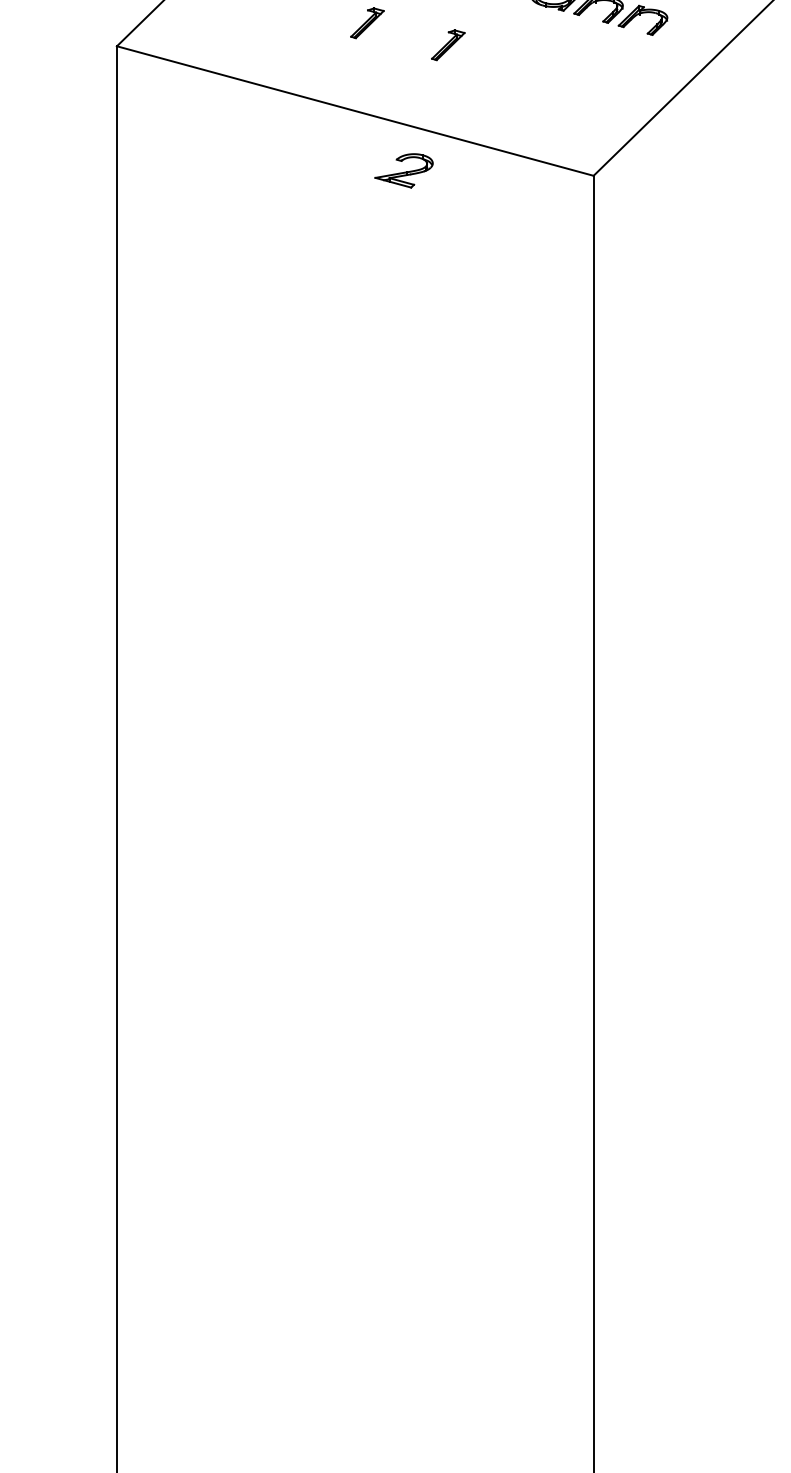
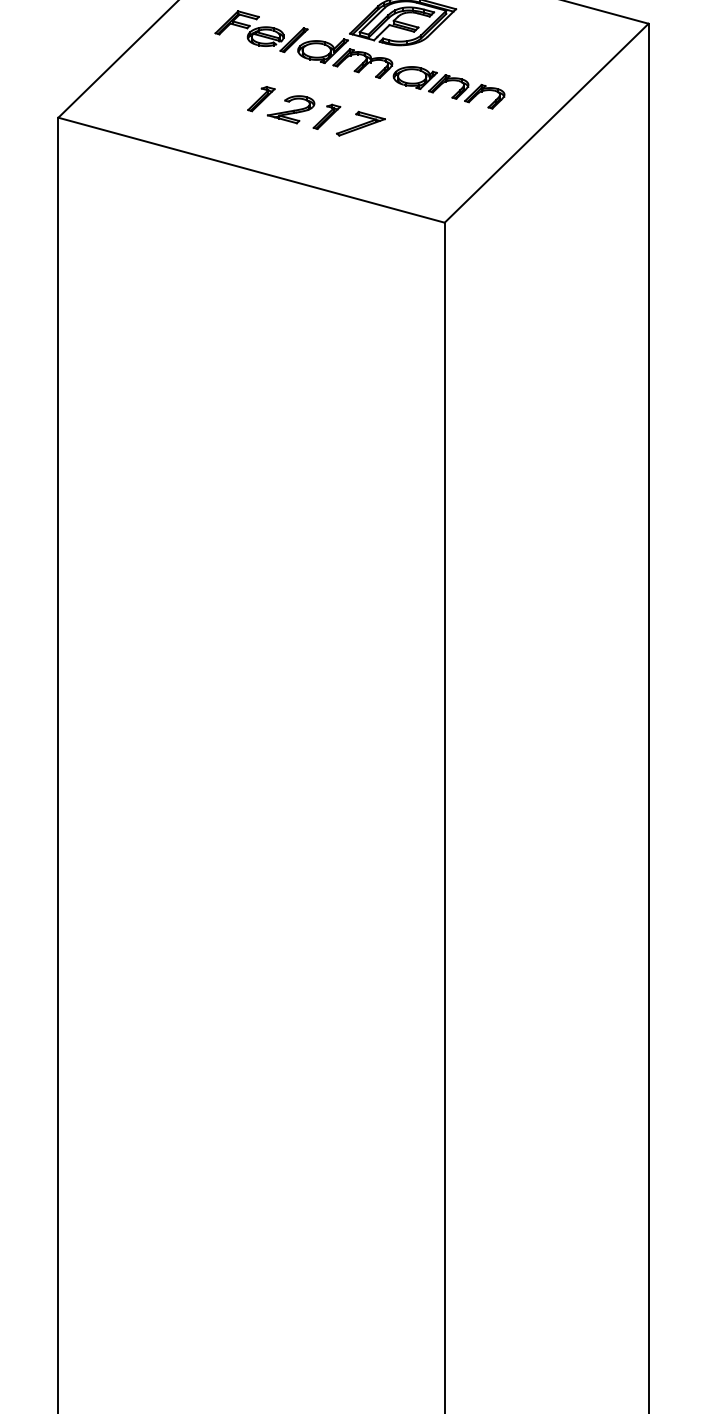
part: (489, 53) -> (360, 123), added
part: (403, 170) -> (290, 109), moved

